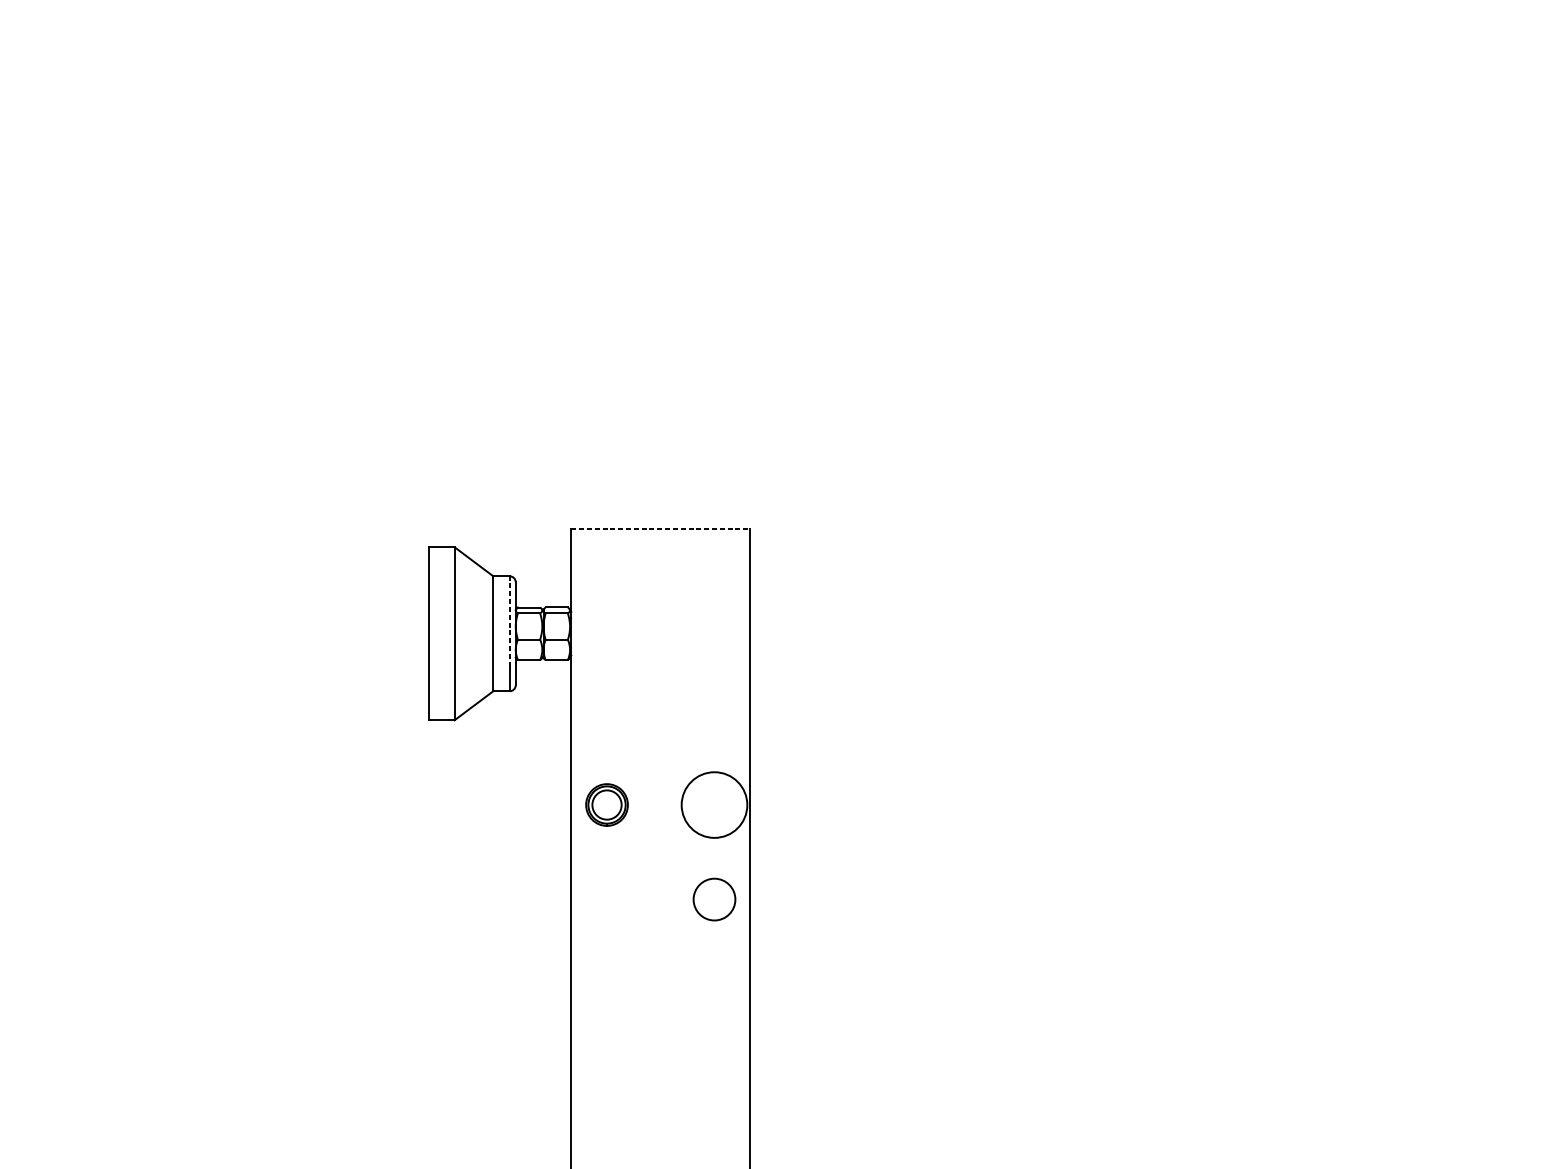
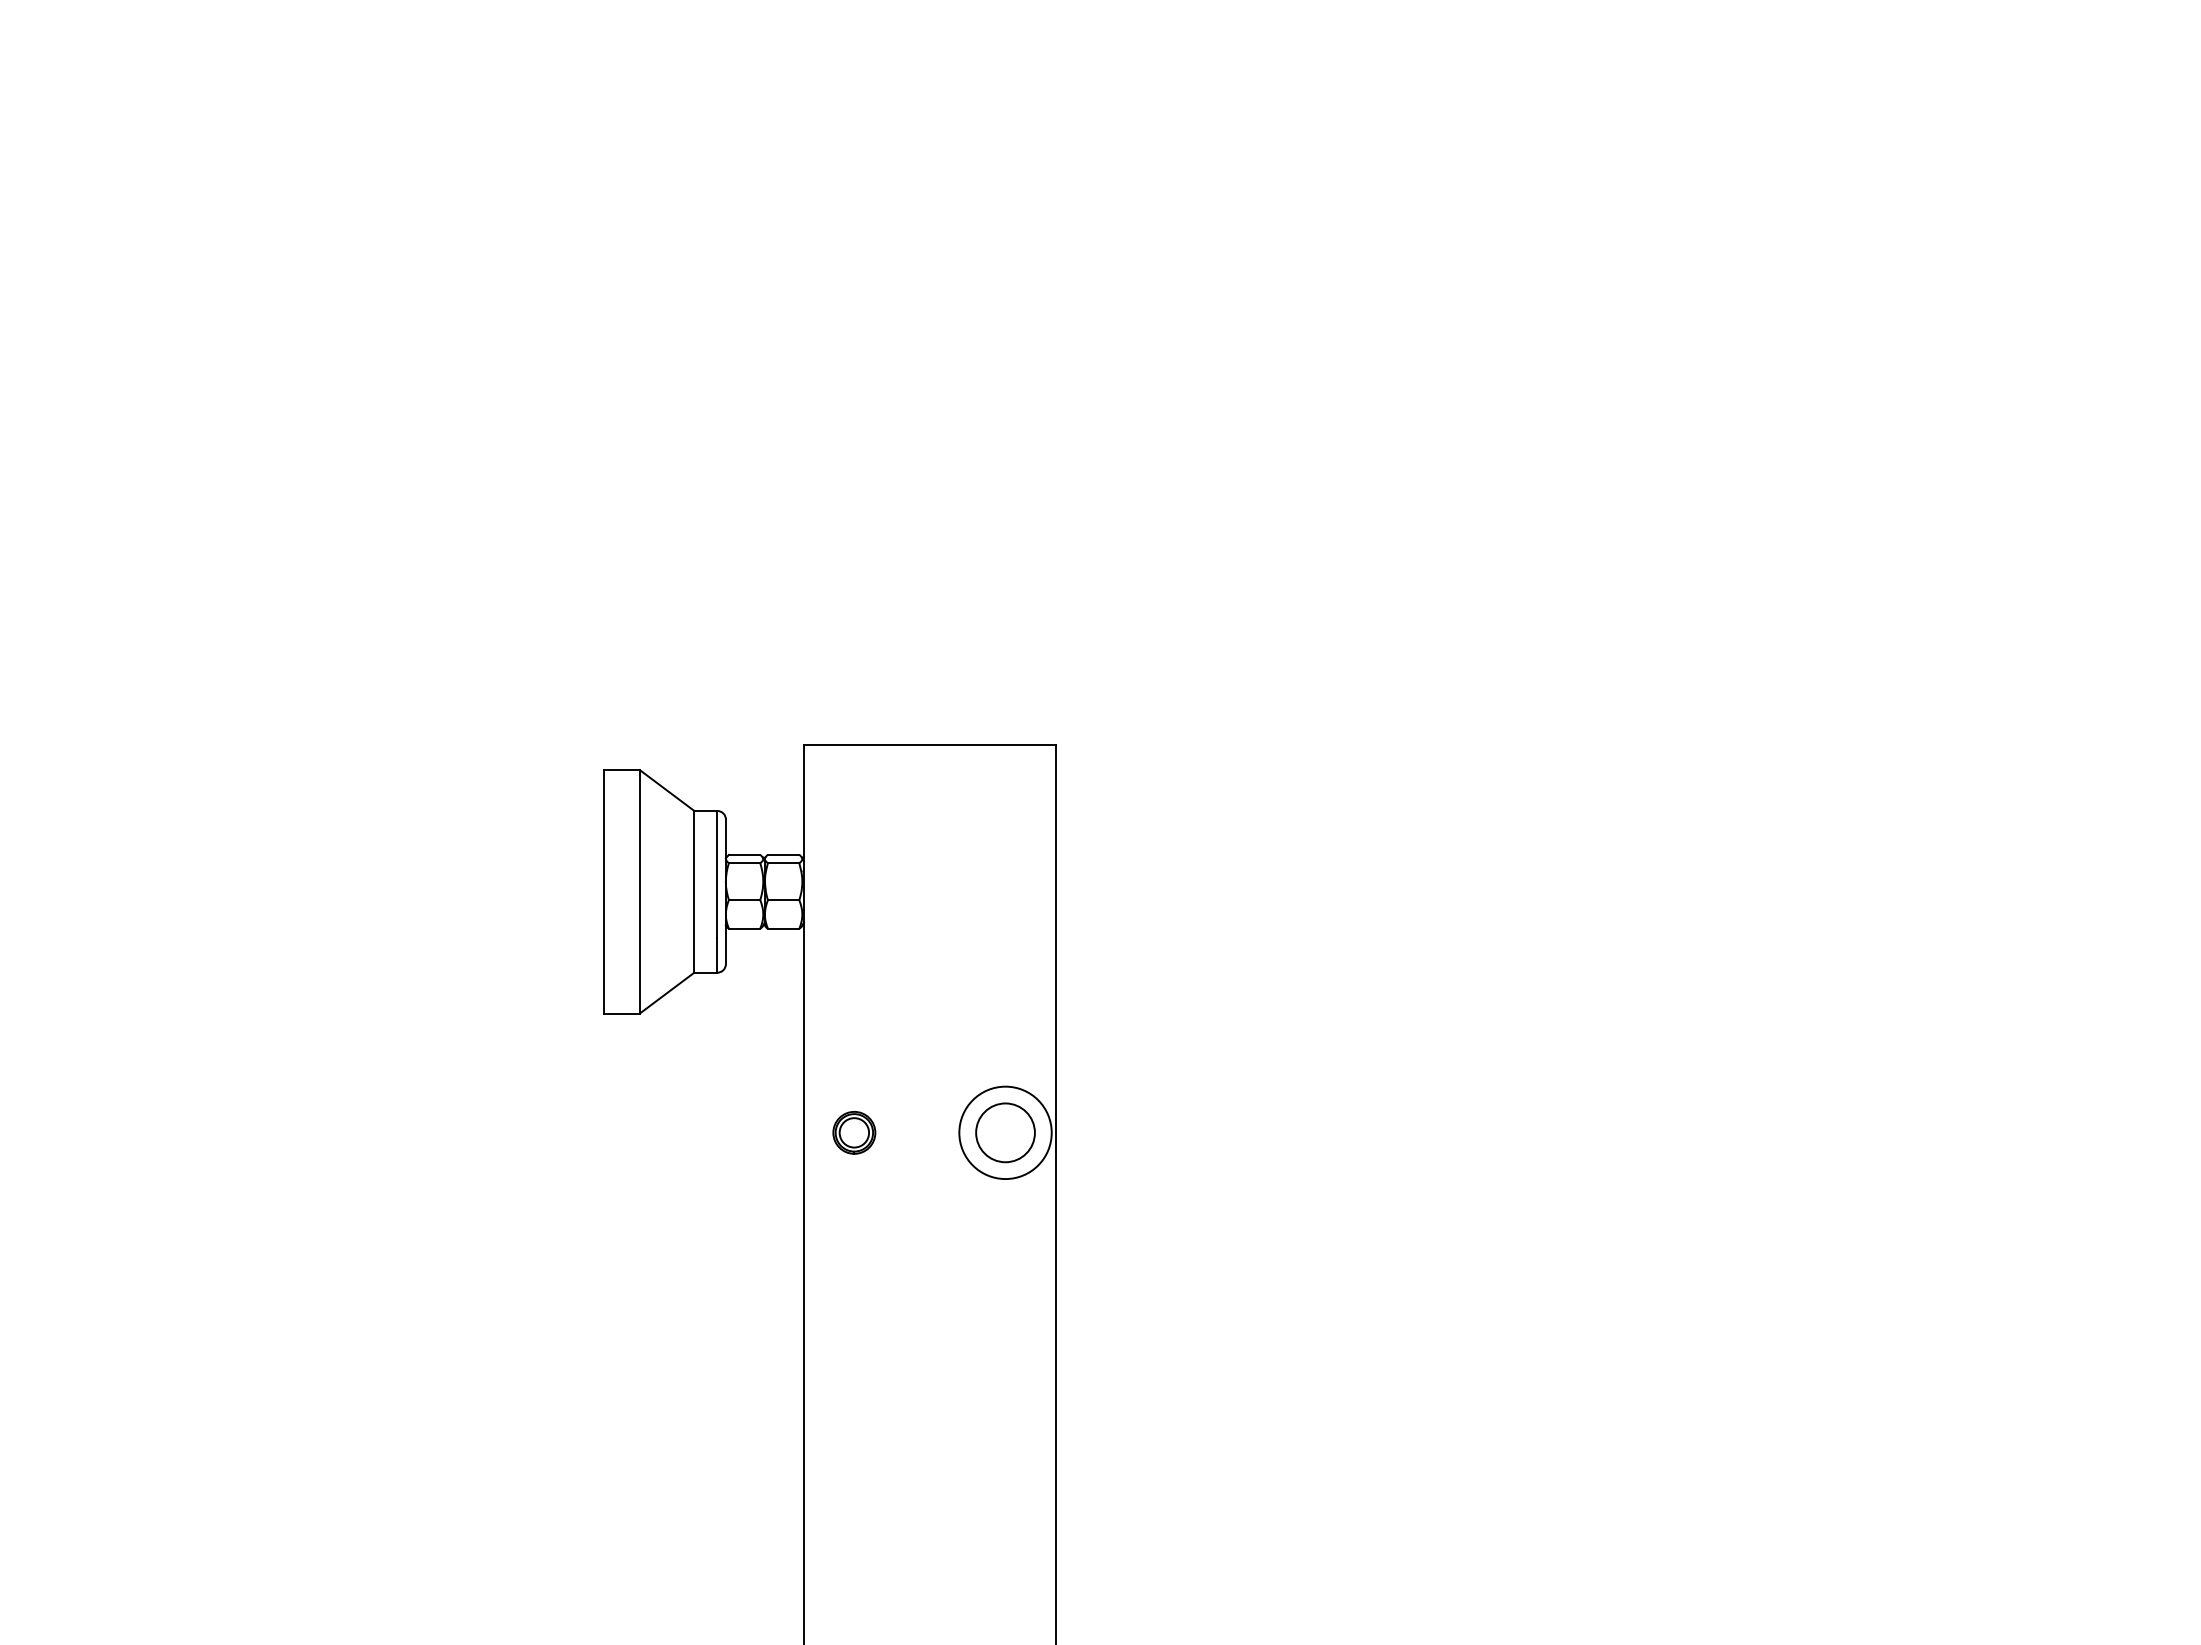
line: (660, 529) -> (929, 744), dashed -> solid
line: (509, 621) -> (717, 874), dashed -> solid
part: (607, 804) -> (854, 1132), size x0.71
circle: (714, 899) -> (1005, 1132), moved

